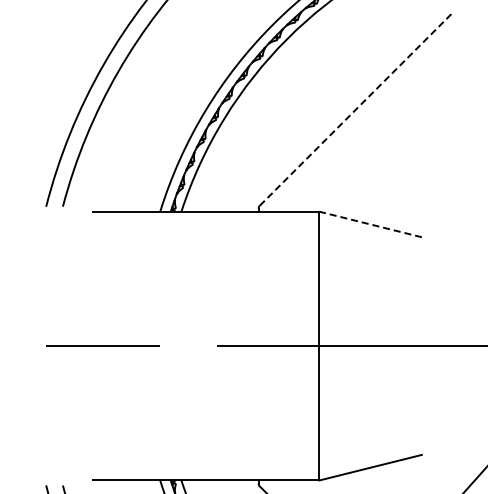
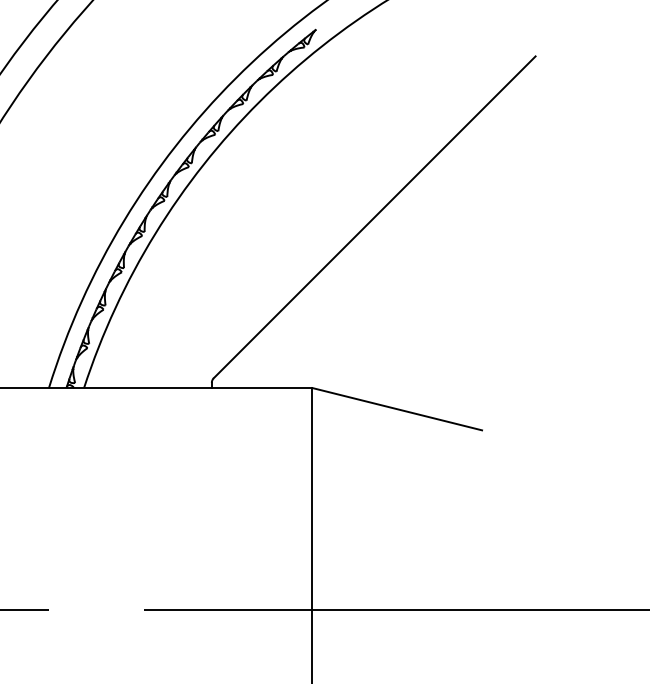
line: (357, 108) -> (375, 217), dashed -> solid
line: (370, 224) -> (397, 409), dashed -> solid

